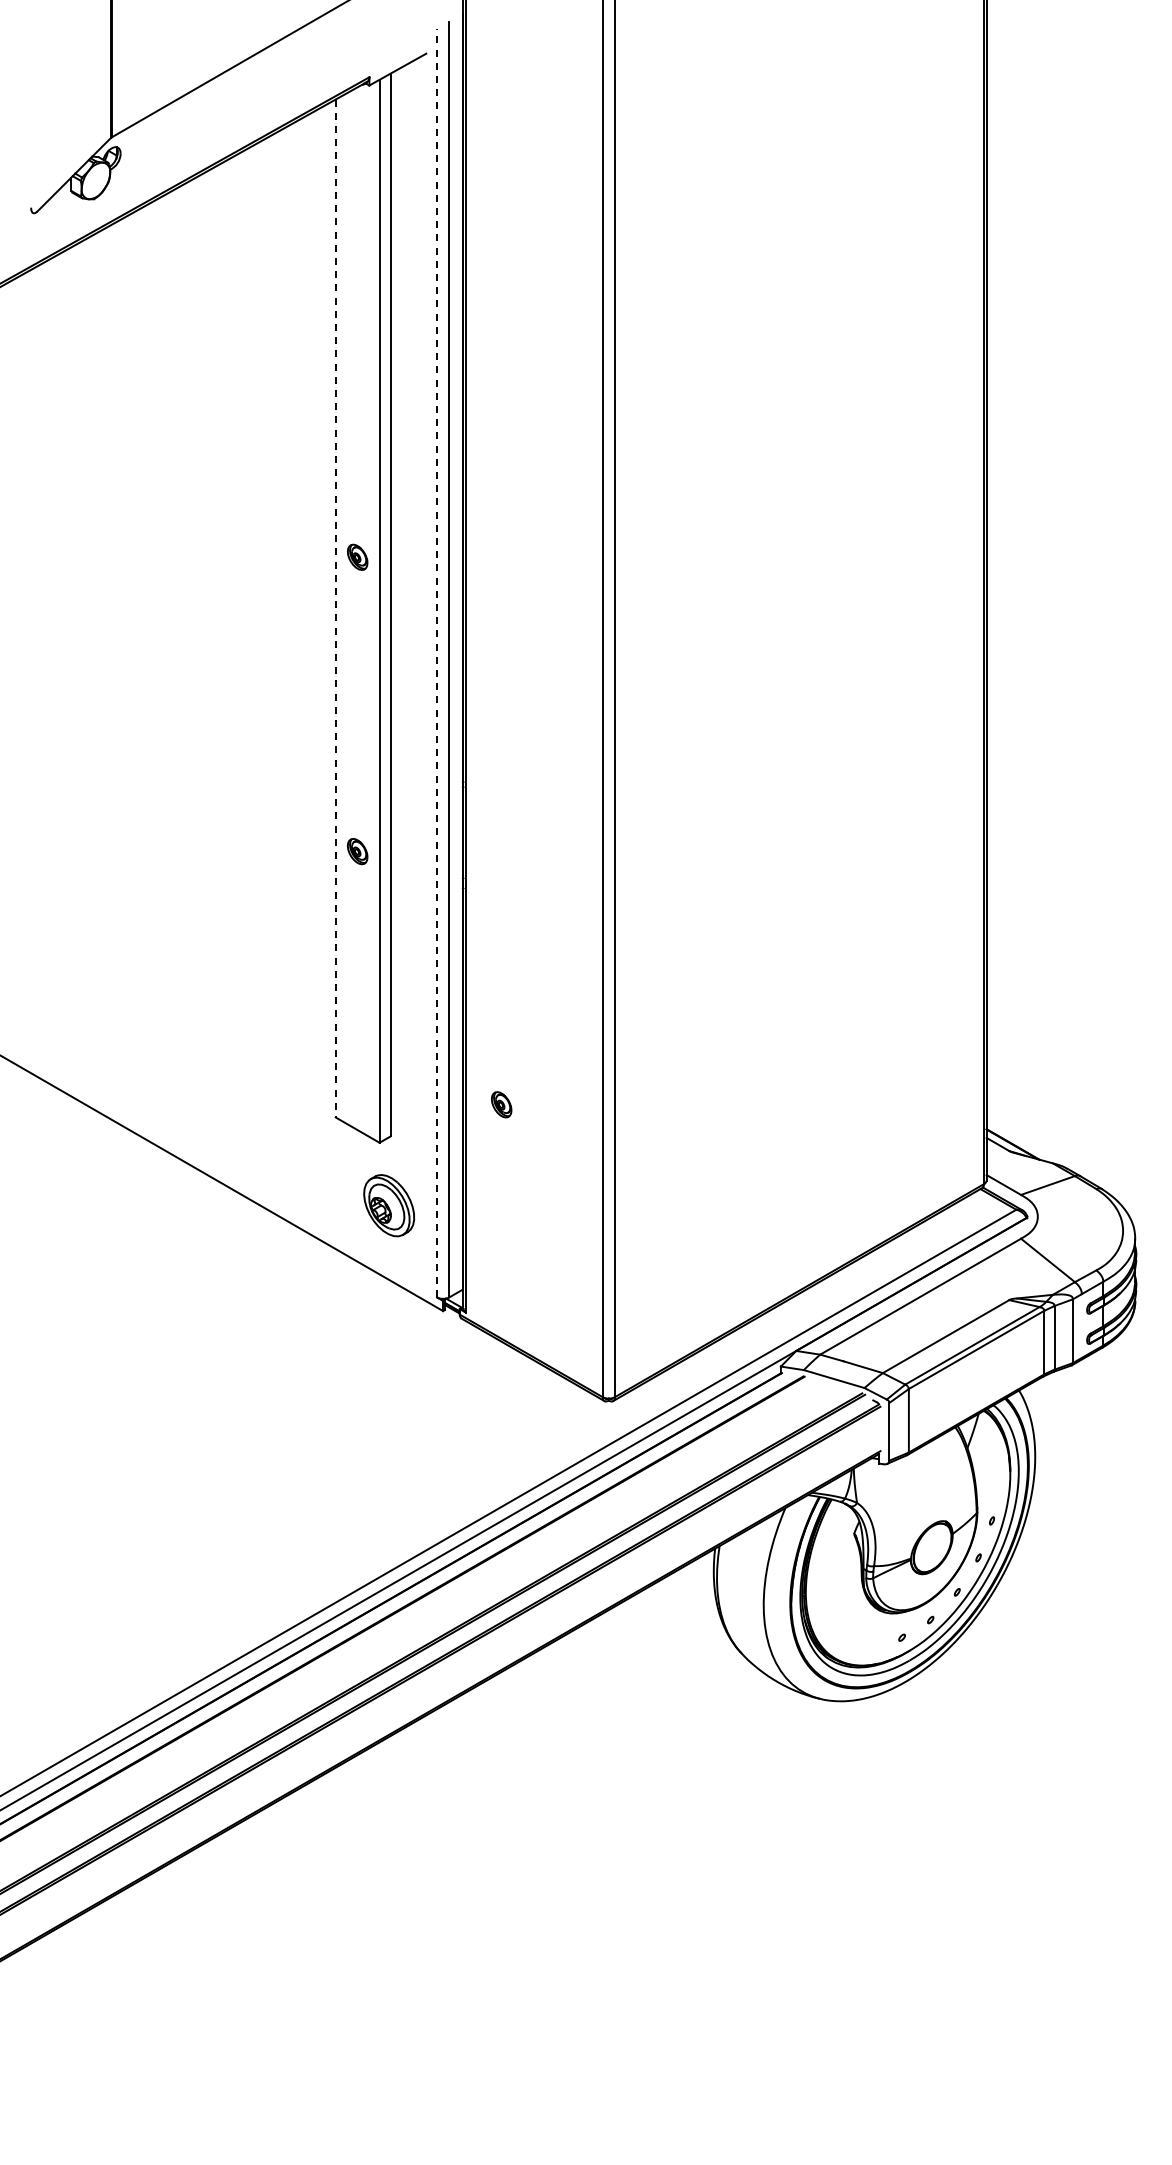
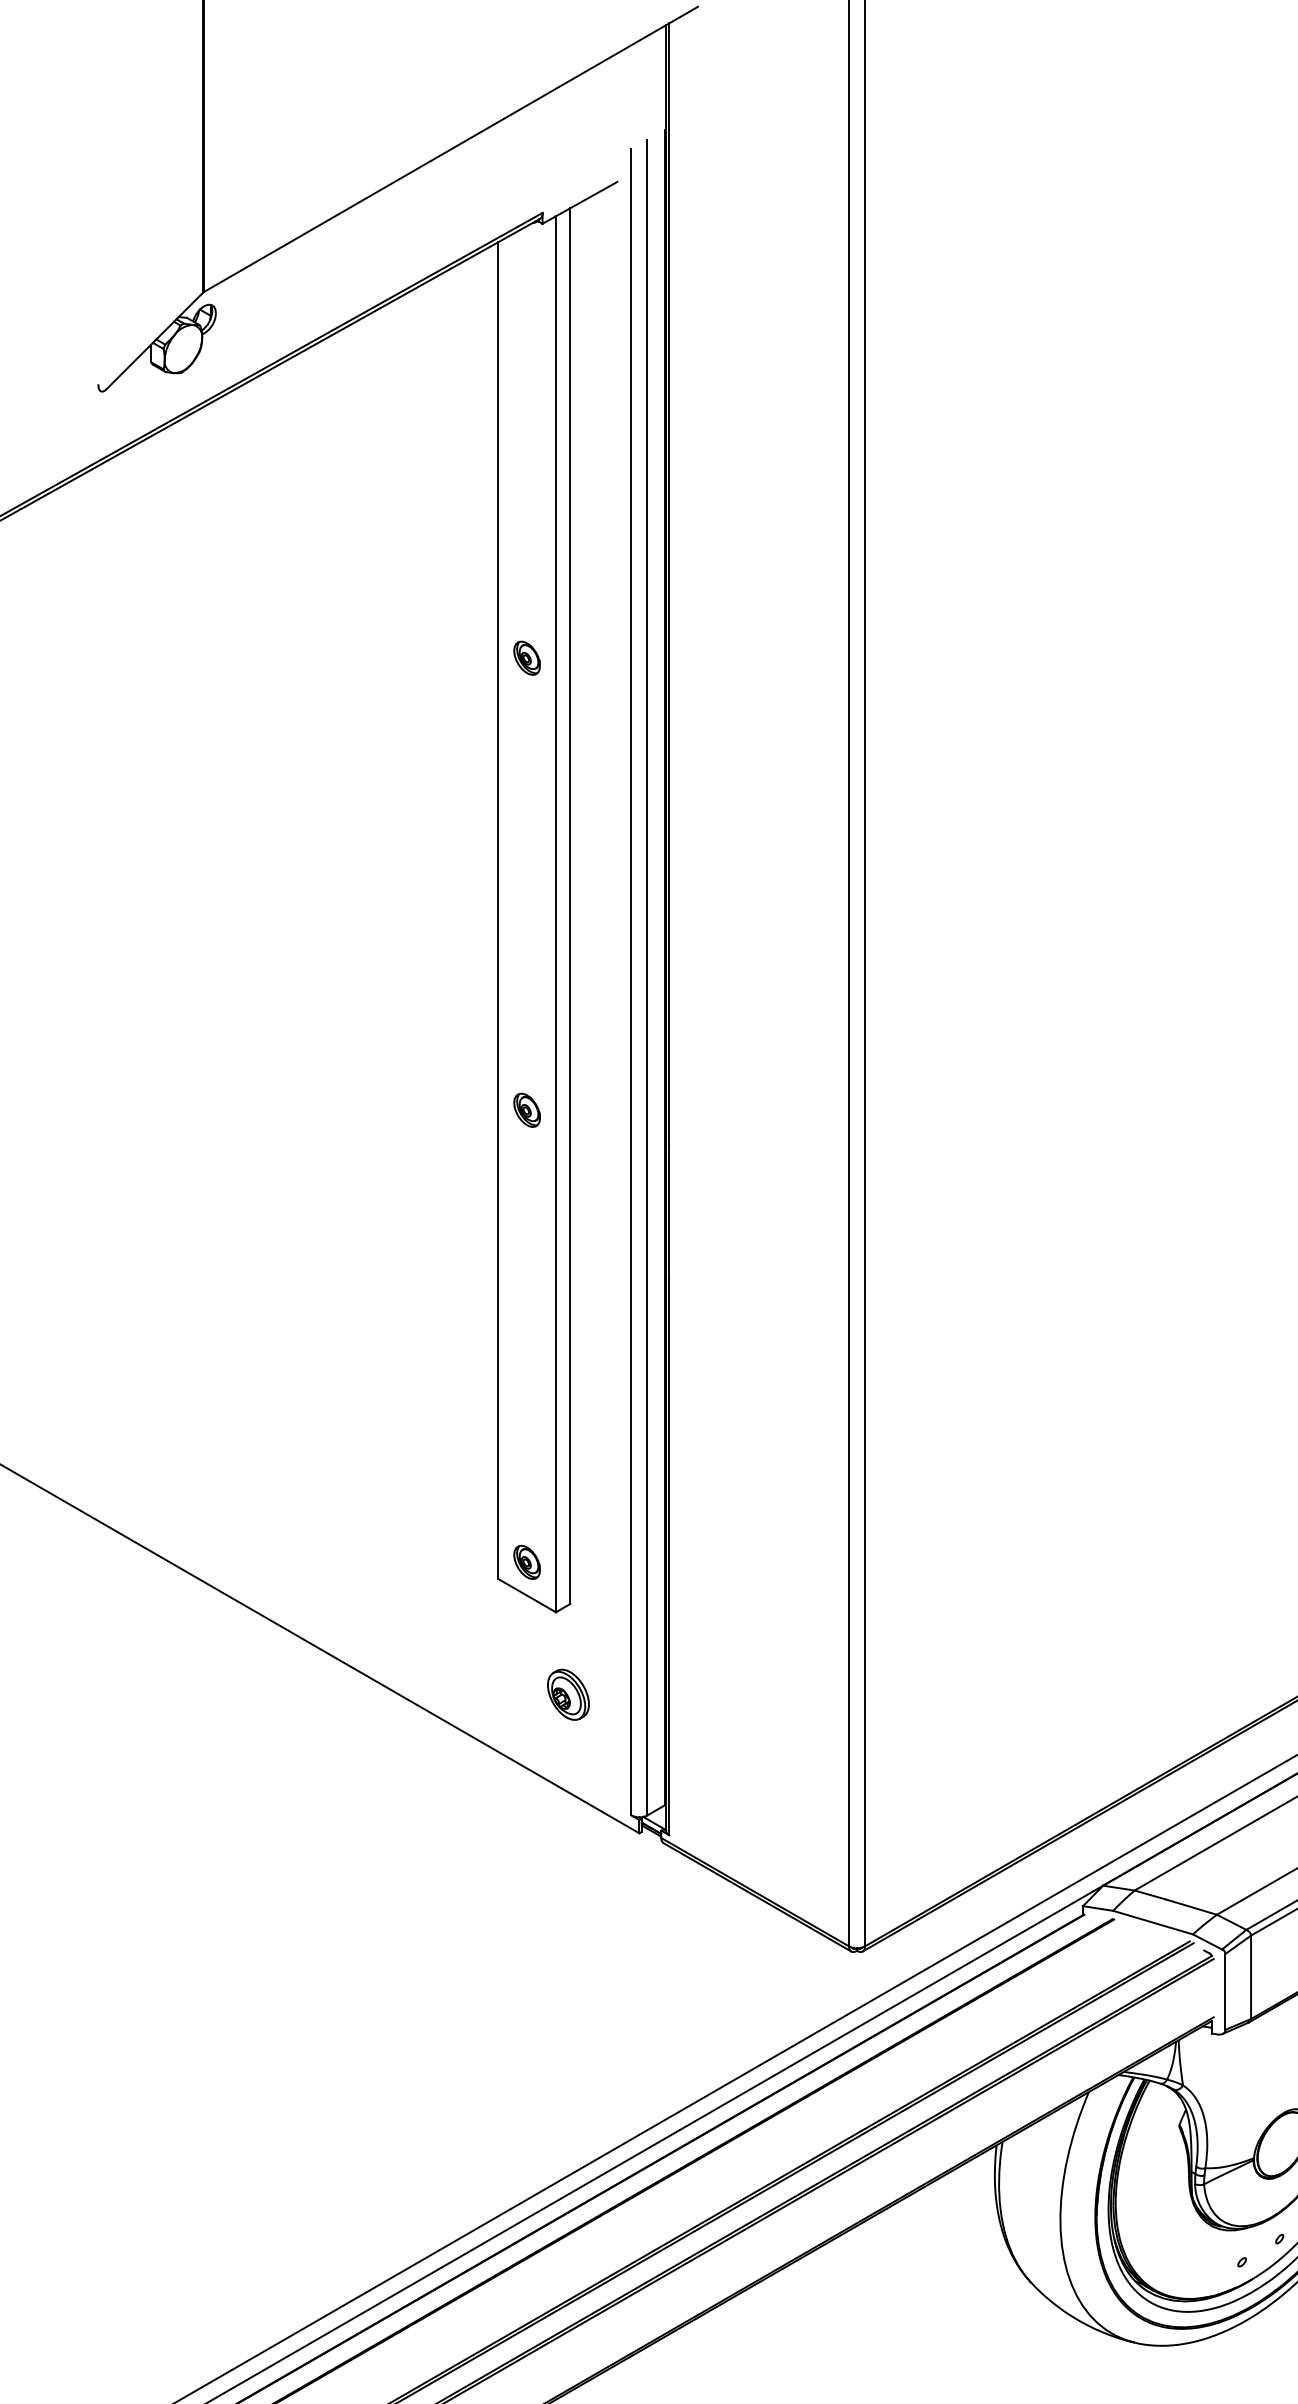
part: (357, 556) -> (526, 657), moved
line: (335, 608) -> (498, 910), dashed -> solid
line: (437, 662) -> (632, 981), dashed -> solid
part: (357, 851) -> (526, 1110), moved
part: (501, 1104) -> (526, 1562), moved
part: (388, 1205) -> (567, 1694), size x0.62

